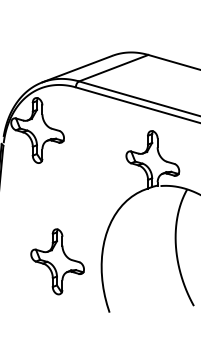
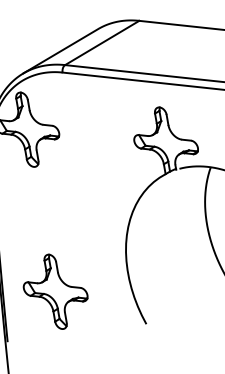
part: (57, 261) -> (55, 291), moved

